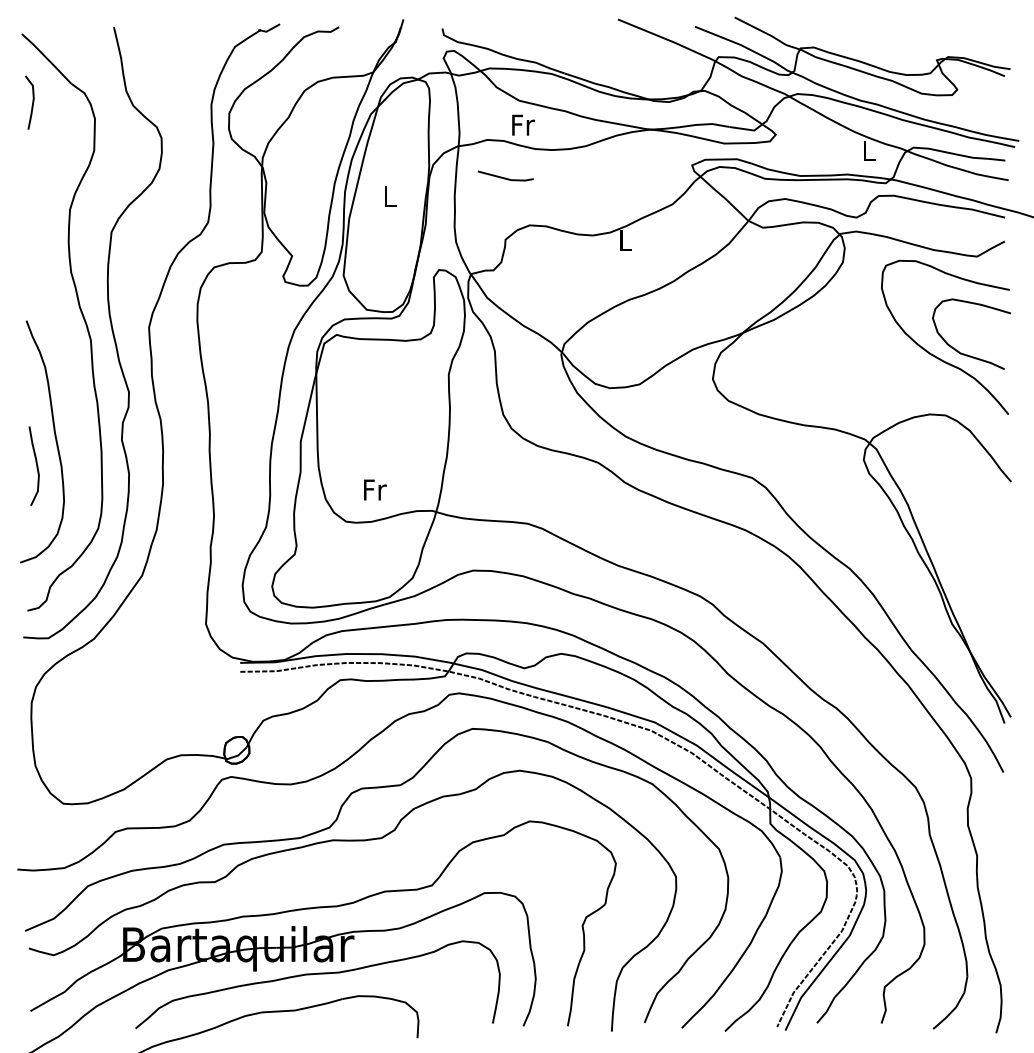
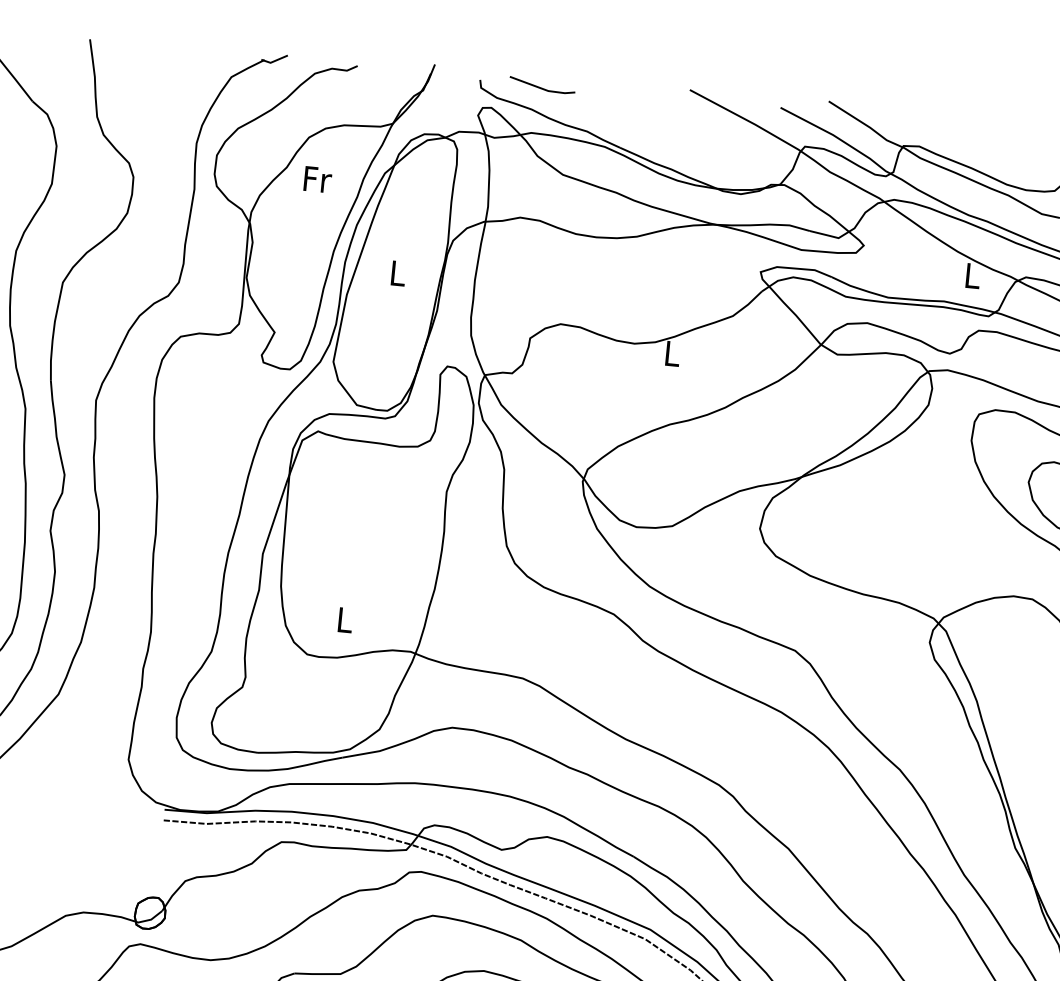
text: (523, 124) -> (317, 178), moved
line: (505, 177) -> (541, 87), moved
text: (375, 489) -> (345, 619), Fr -> L

